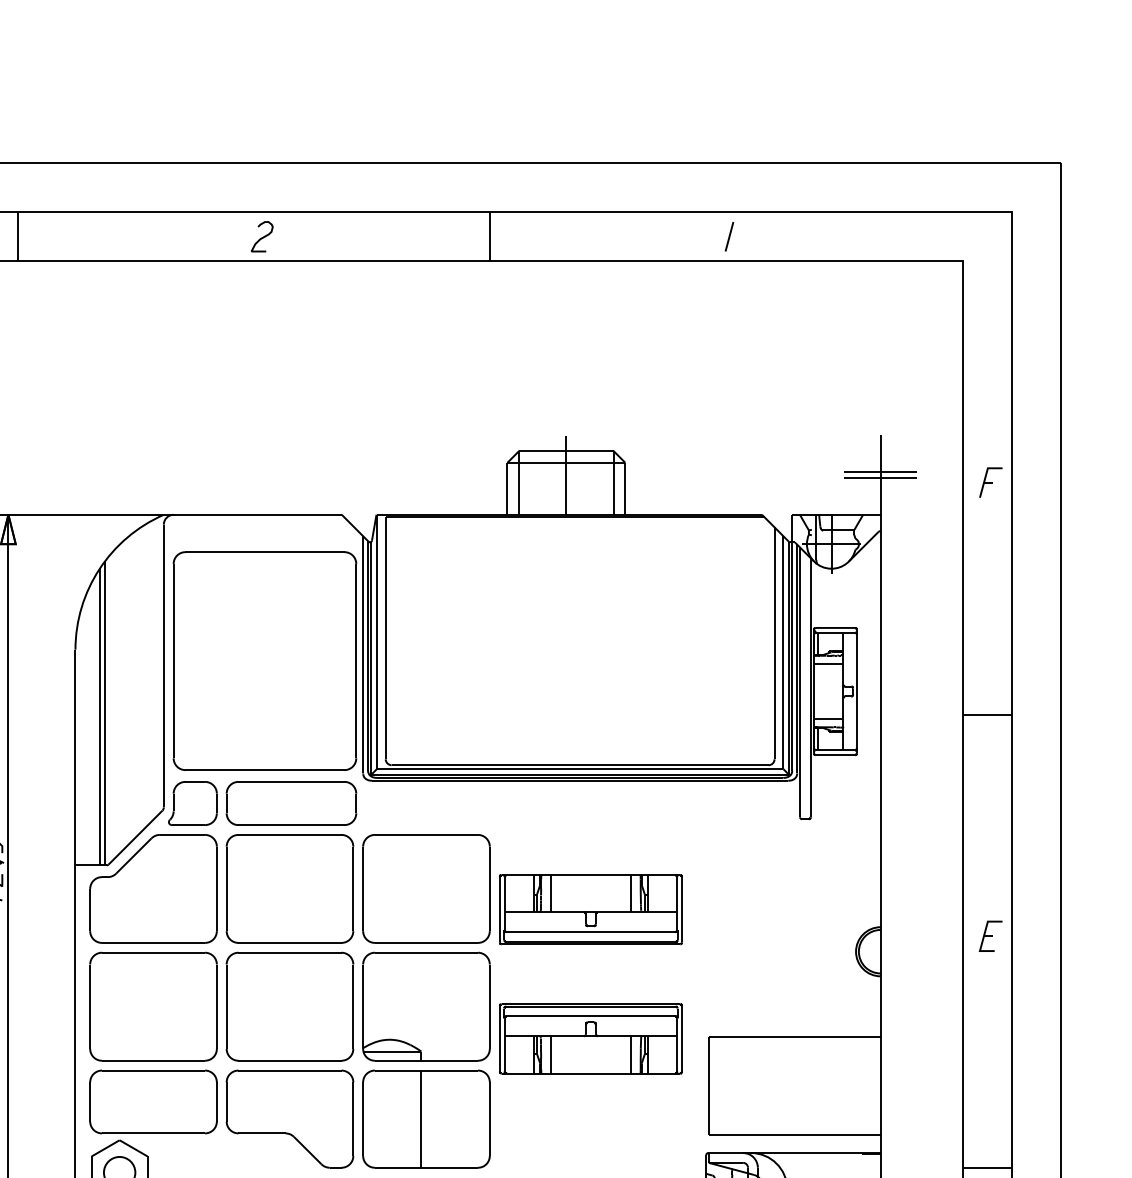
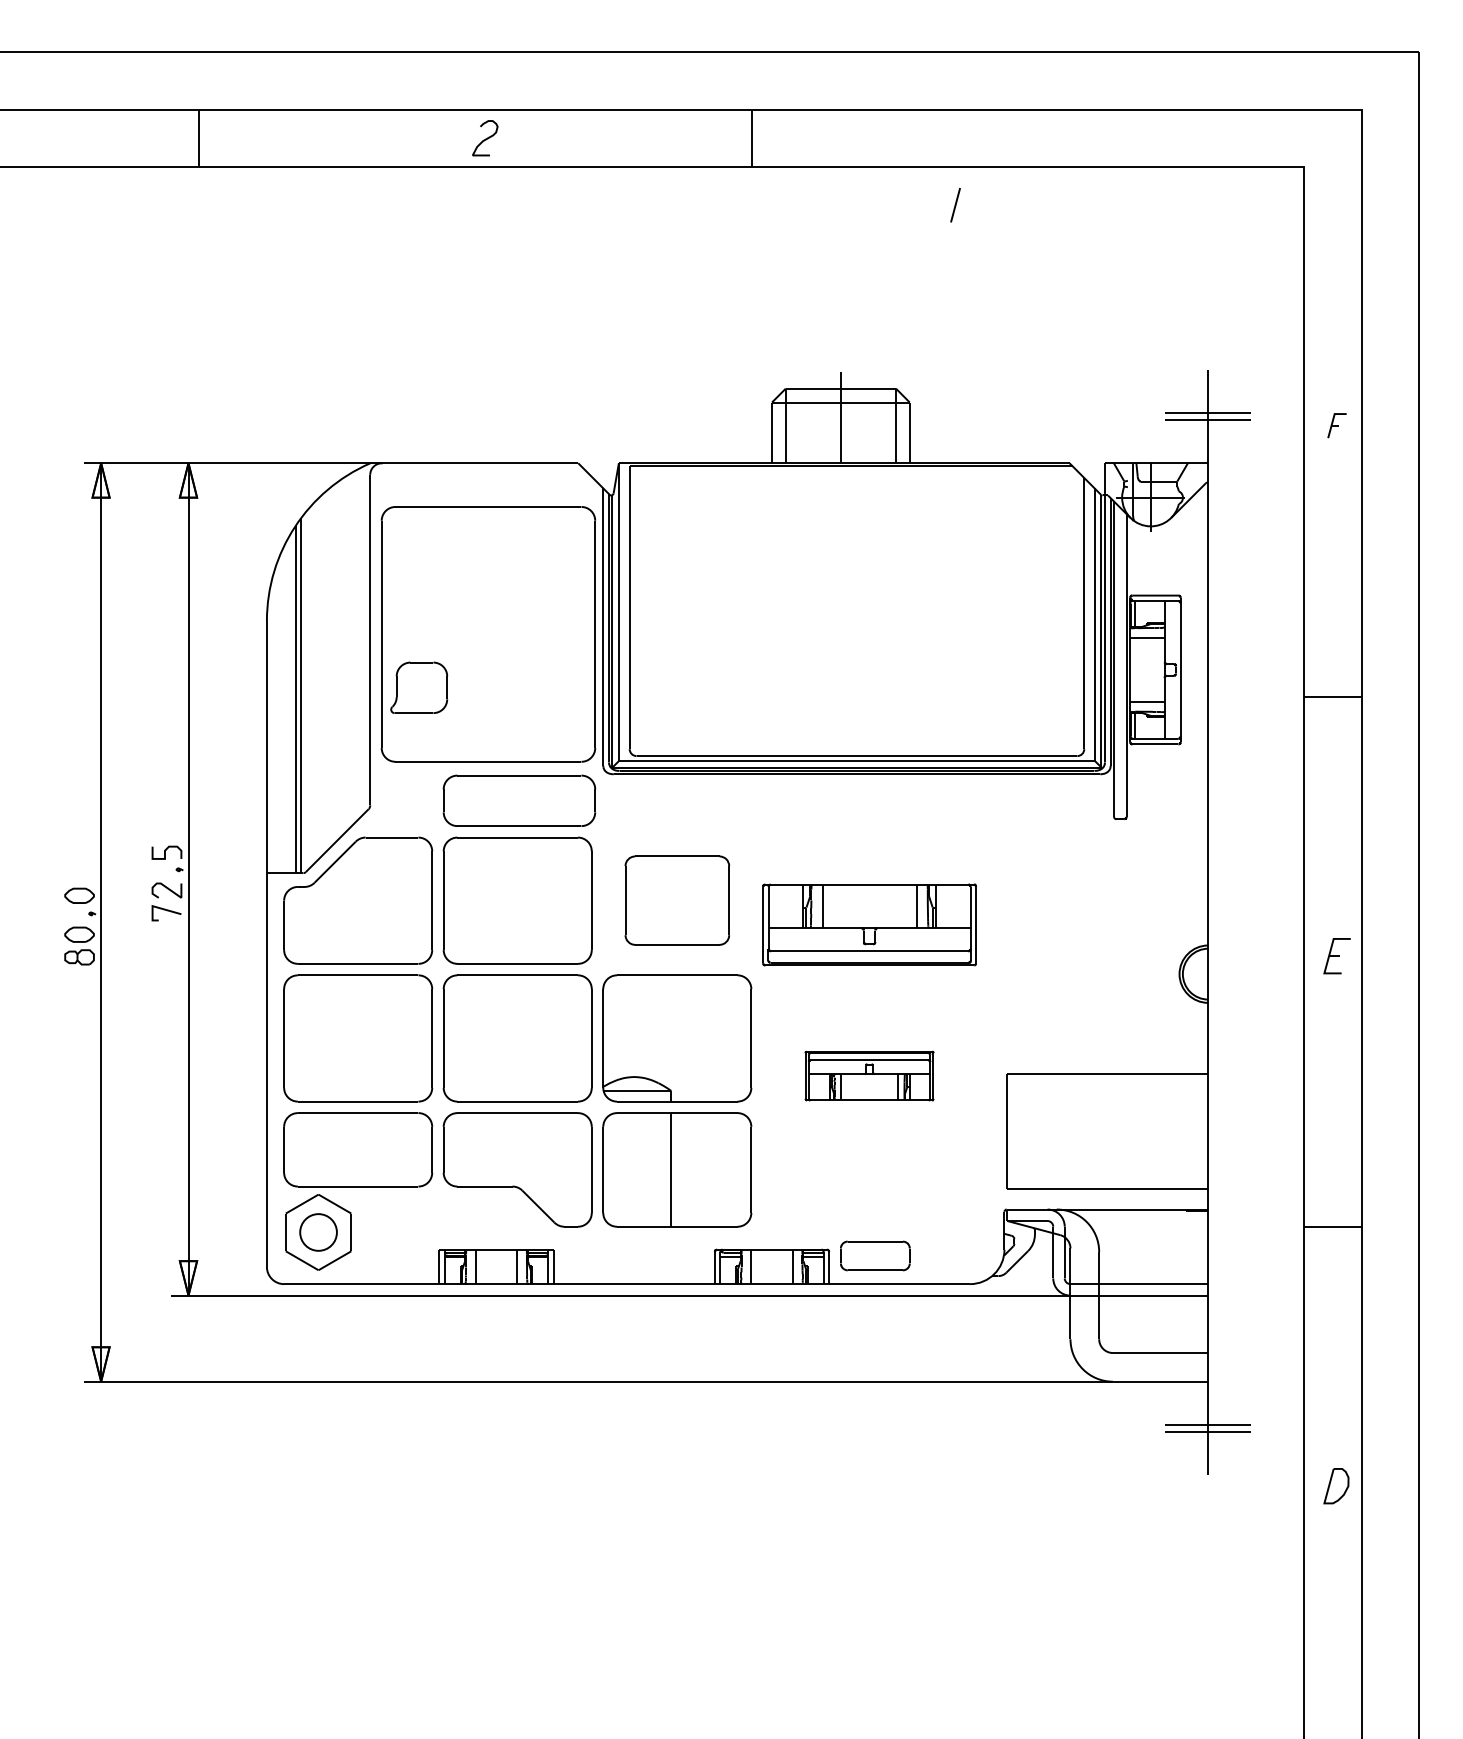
line: (729, 236) -> (955, 205), moved
part: (990, 482) -> (1336, 425), size x0.7
part: (193, 803) -> (419, 687), moved
part: (426, 888) -> (677, 900), size x0.7
part: (590, 1038) -> (869, 1075), size x0.6

